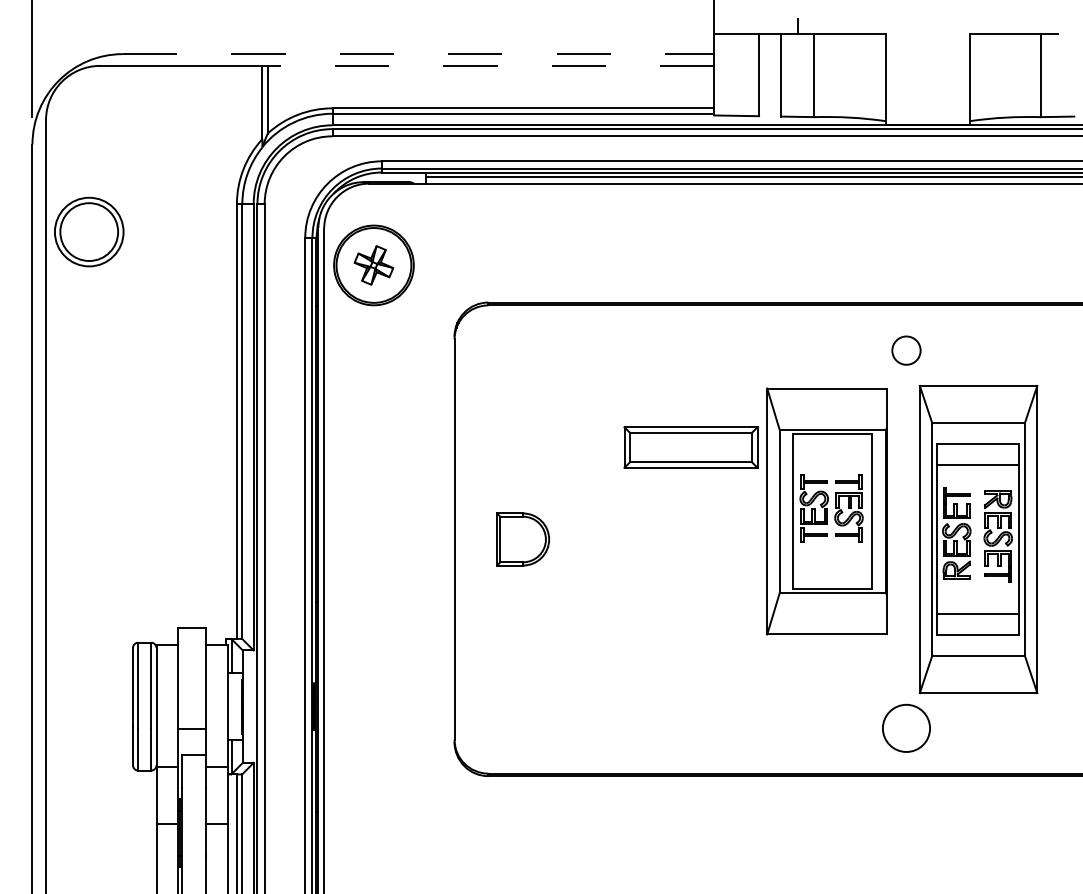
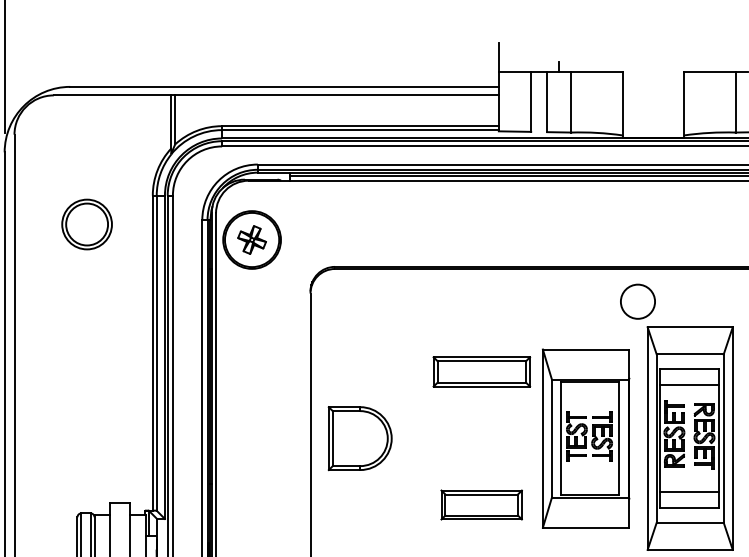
line: (418, 54) -> (284, 87), dashed -> solid
line: (490, 65) -> (336, 95), dashed -> solid
part: (89, 231) -> (87, 224), moved
circle: (906, 350) -> (637, 301), size x1.67
part: (826, 511) -> (585, 438), moved
part: (522, 539) -> (359, 438), size x1.67
part: (690, 631) -> (481, 505), added

